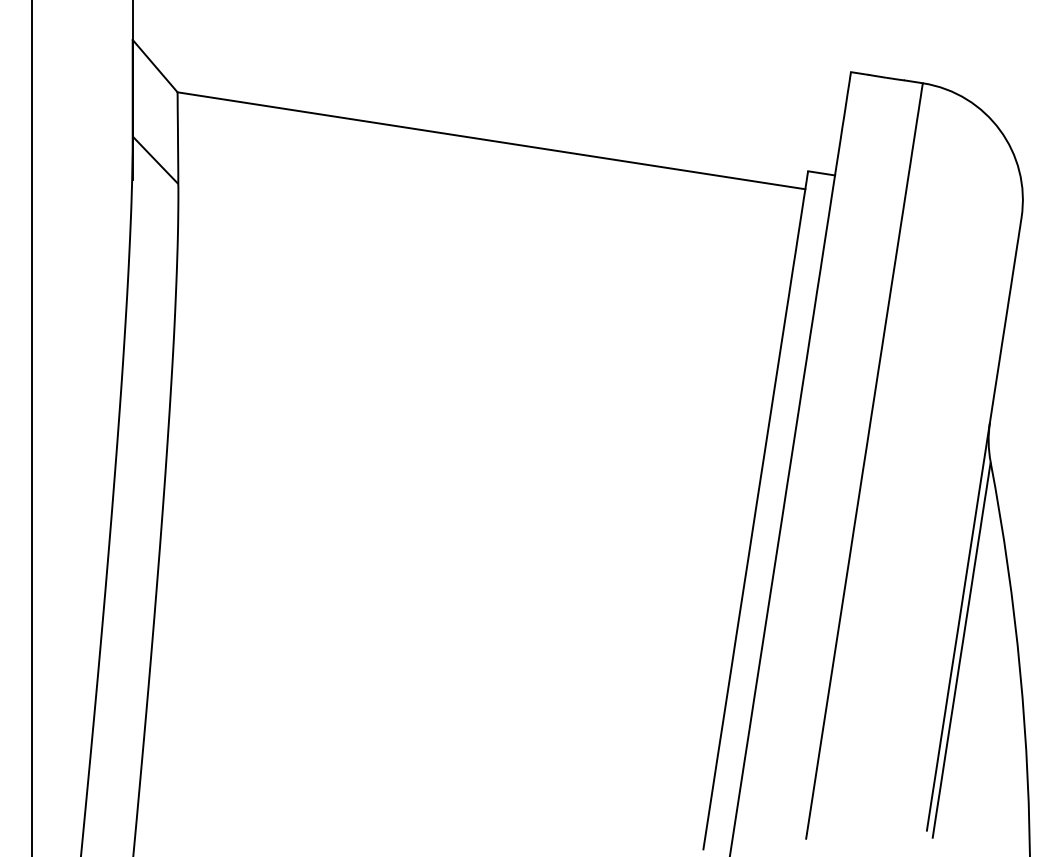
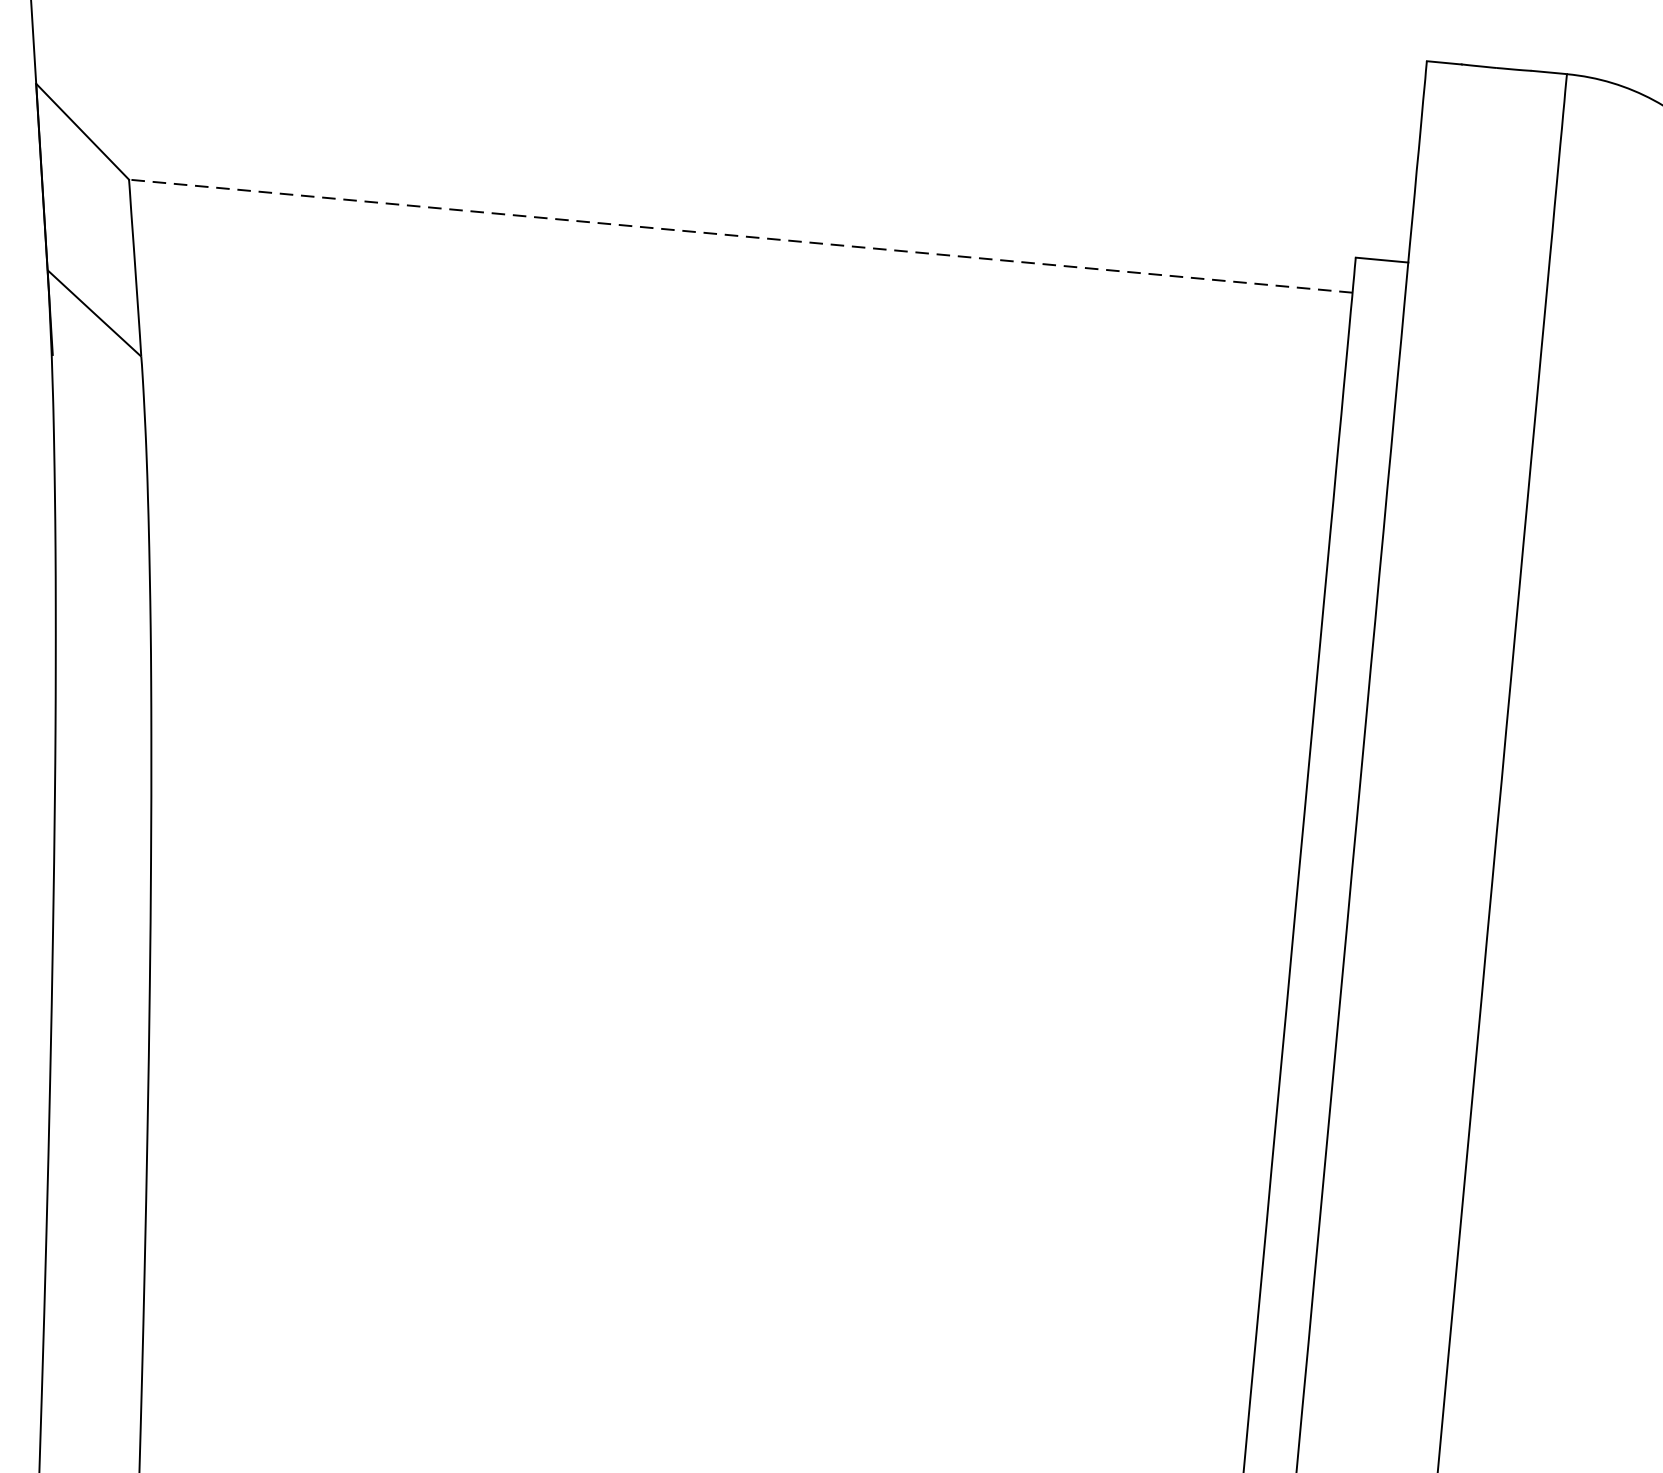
line: (491, 140) -> (740, 235), solid -> dashed

